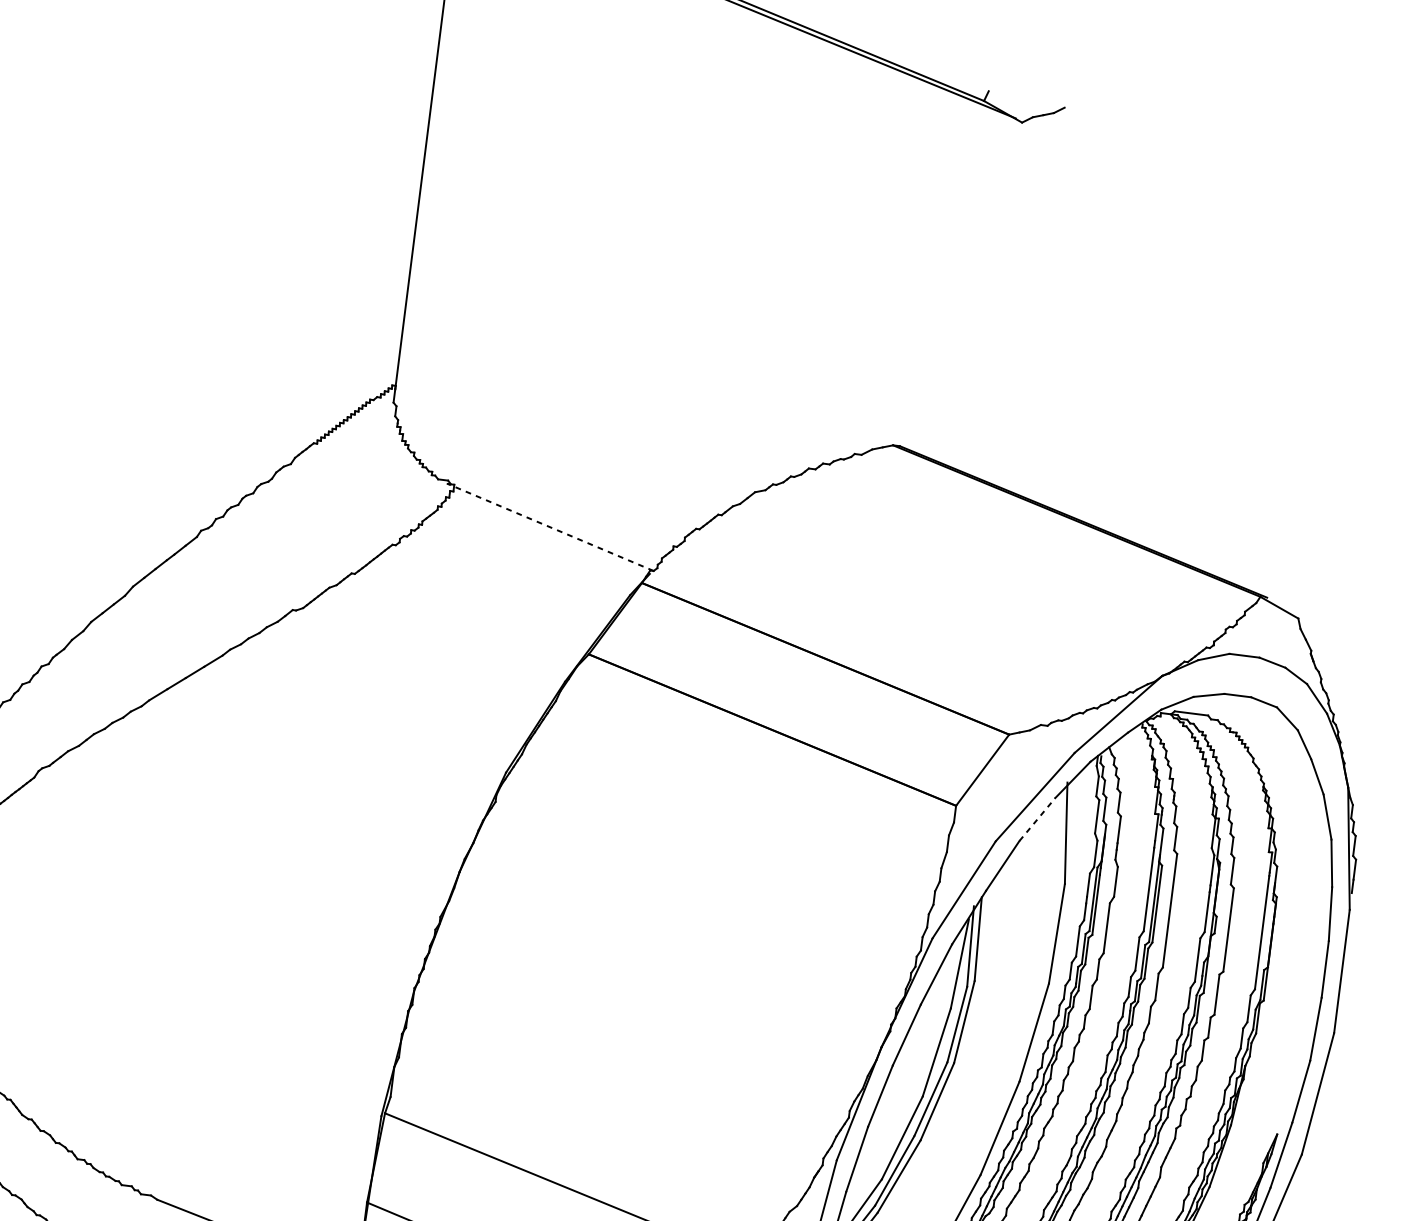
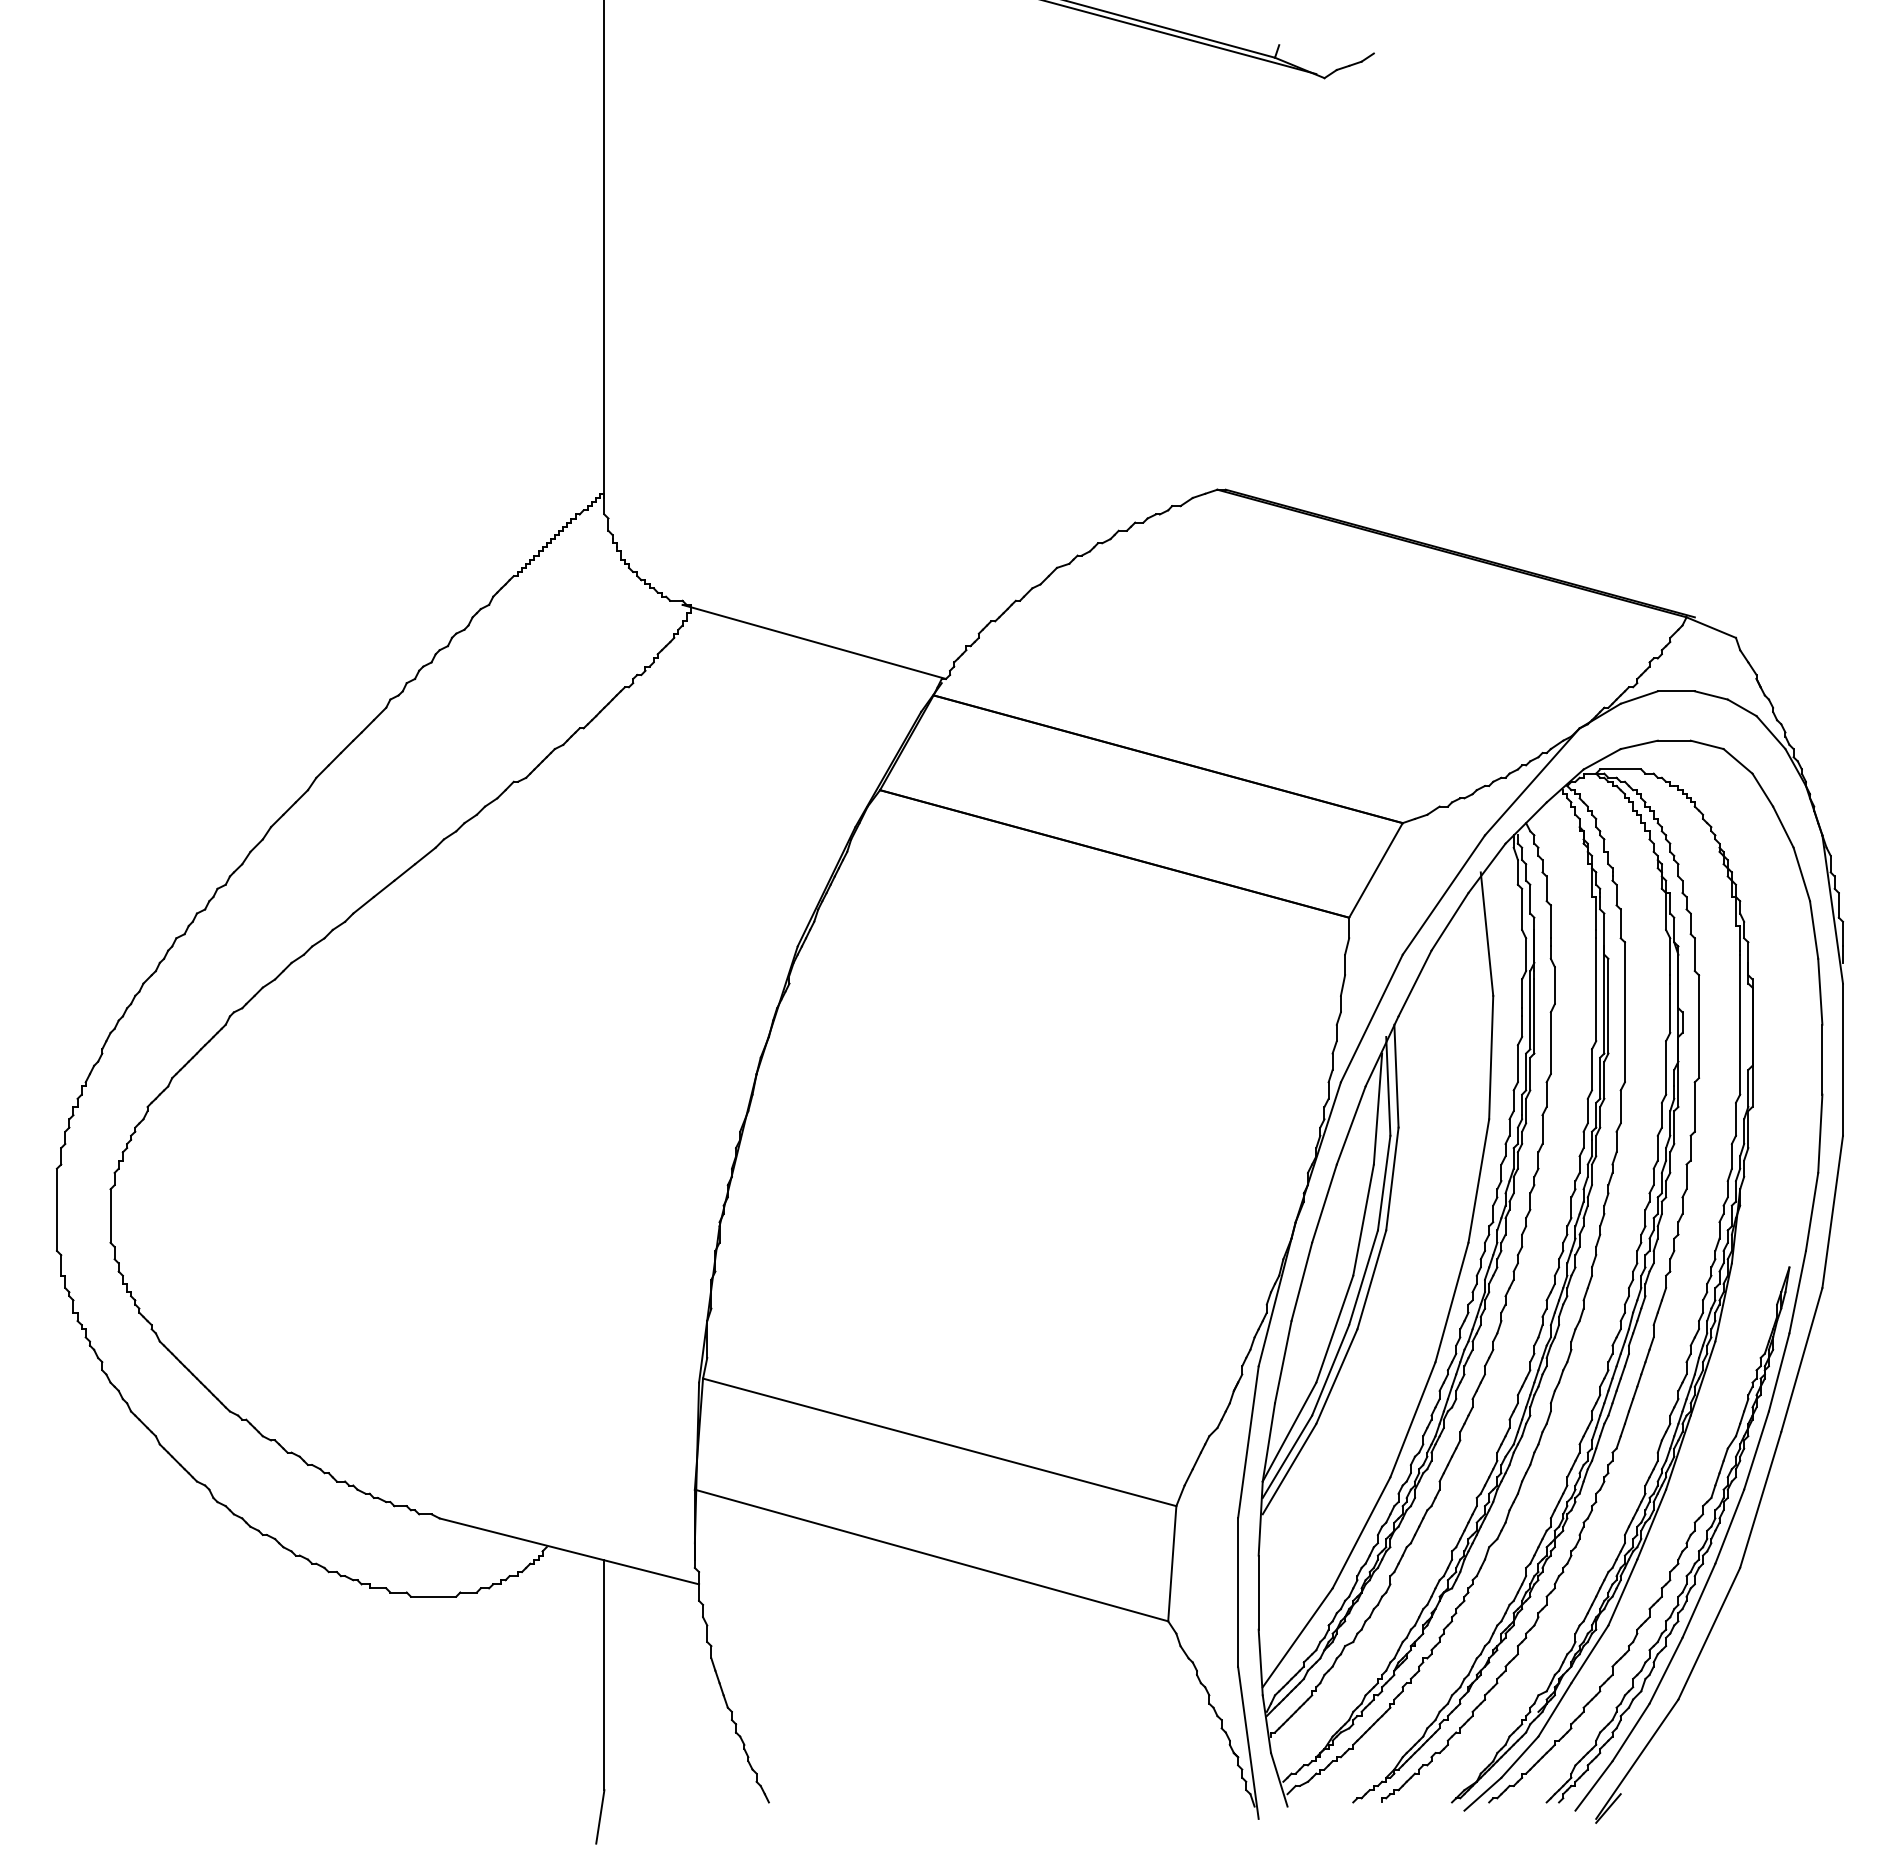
line: (550, 527) -> (814, 641), dashed -> solid
line: (1037, 819) -> (1450, 921), dashed -> solid

